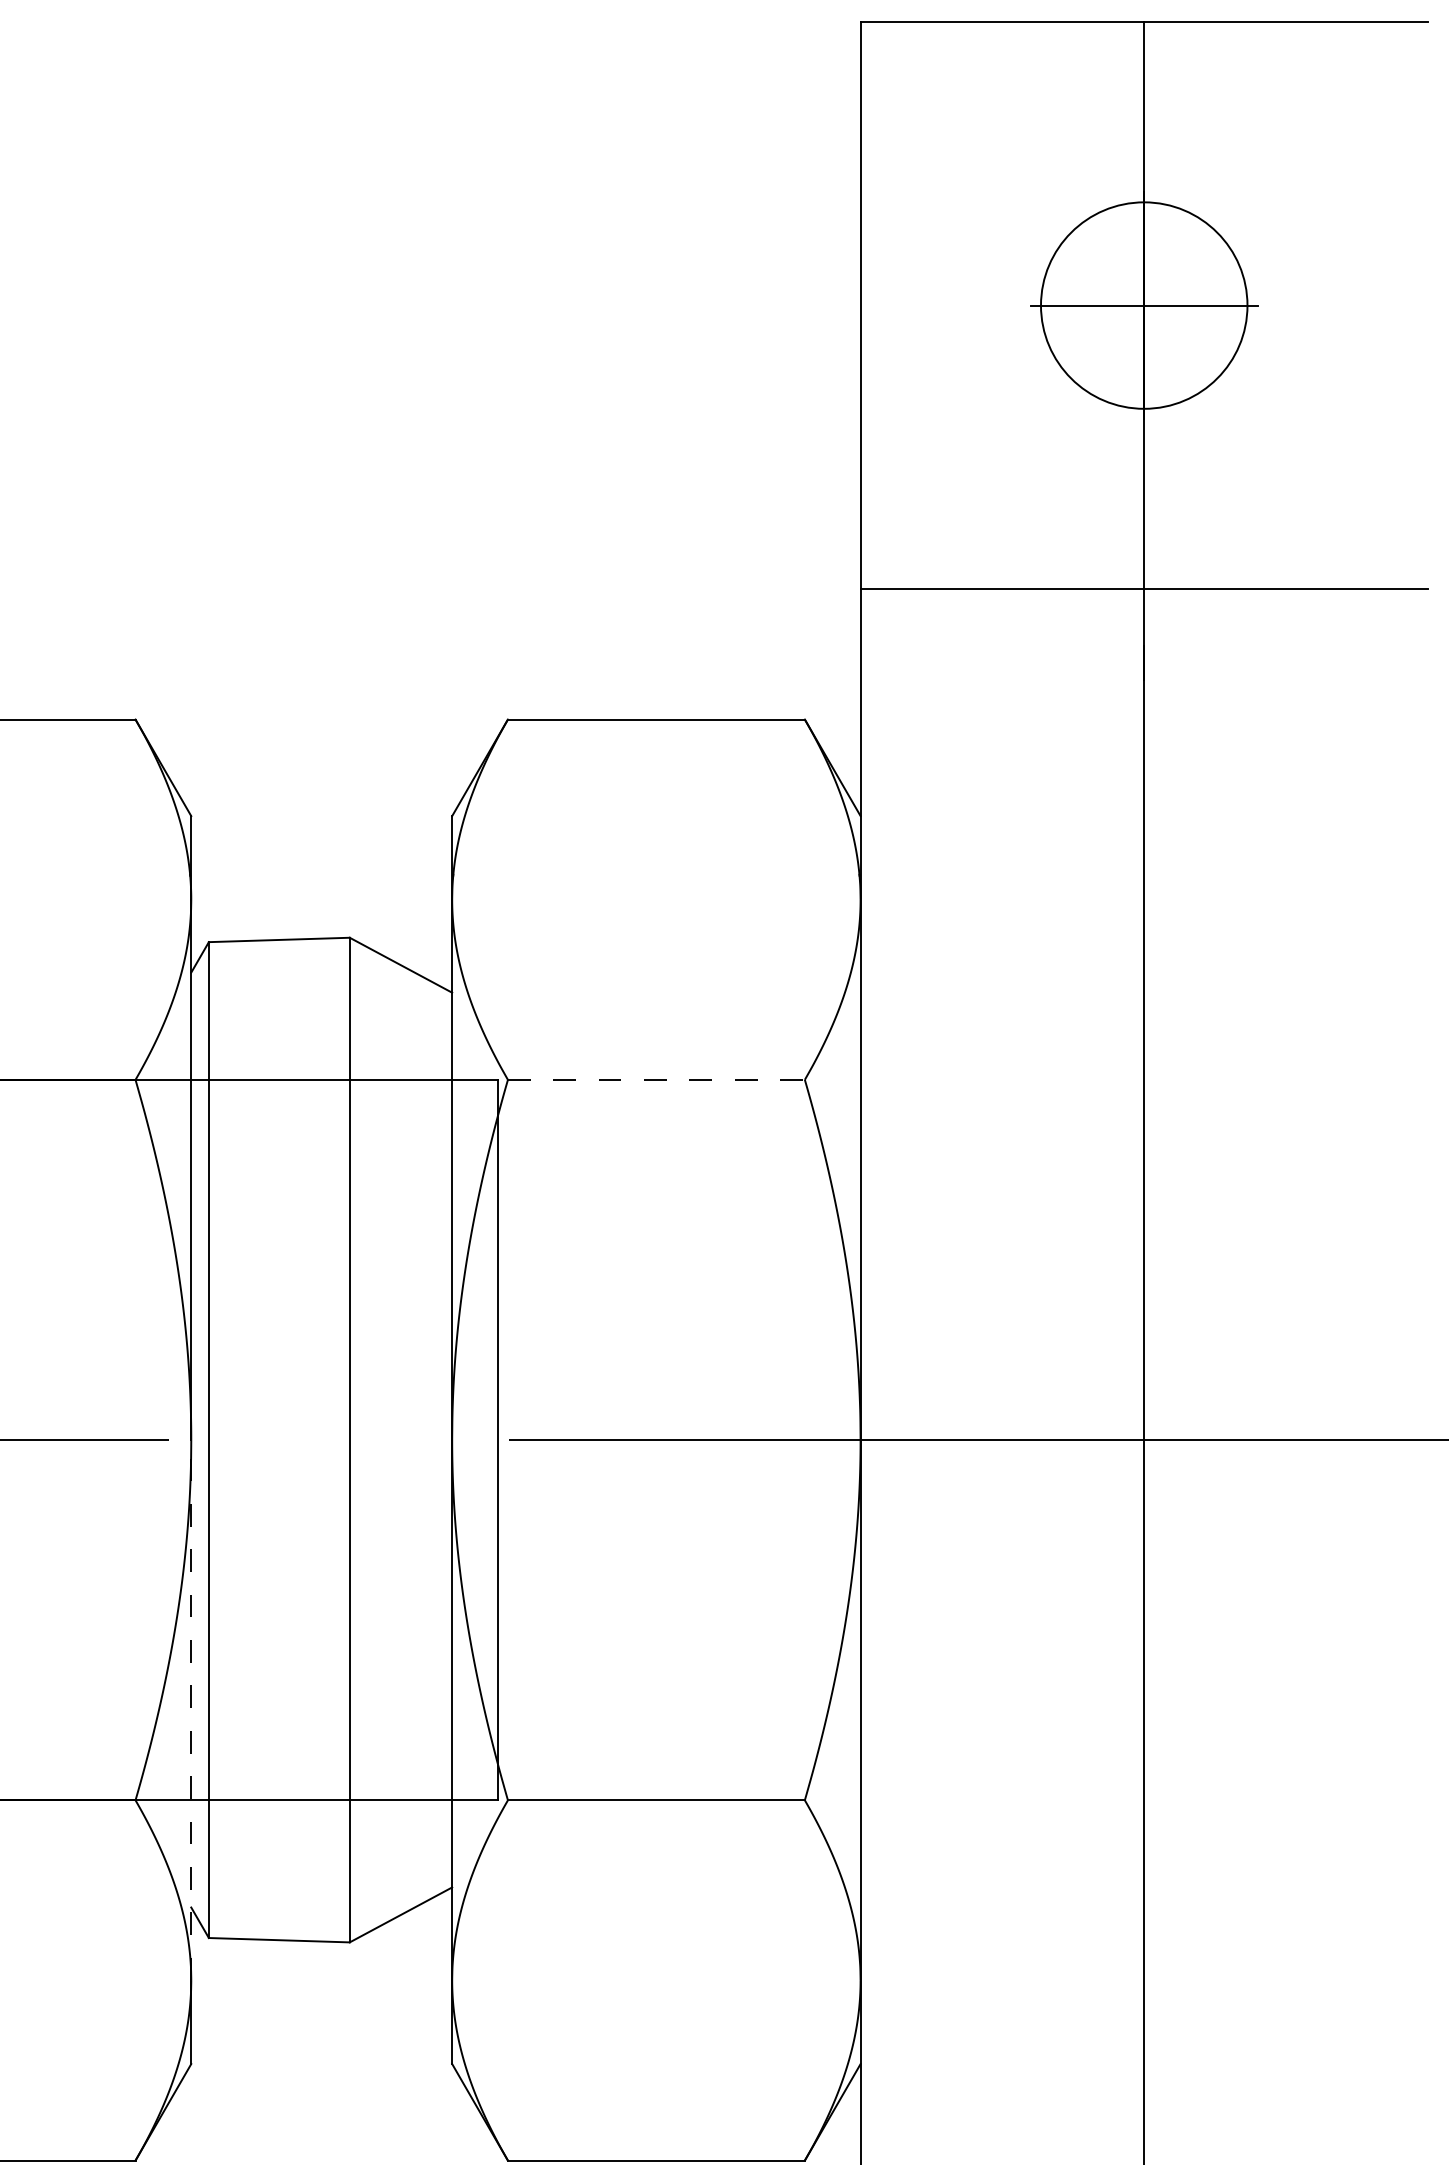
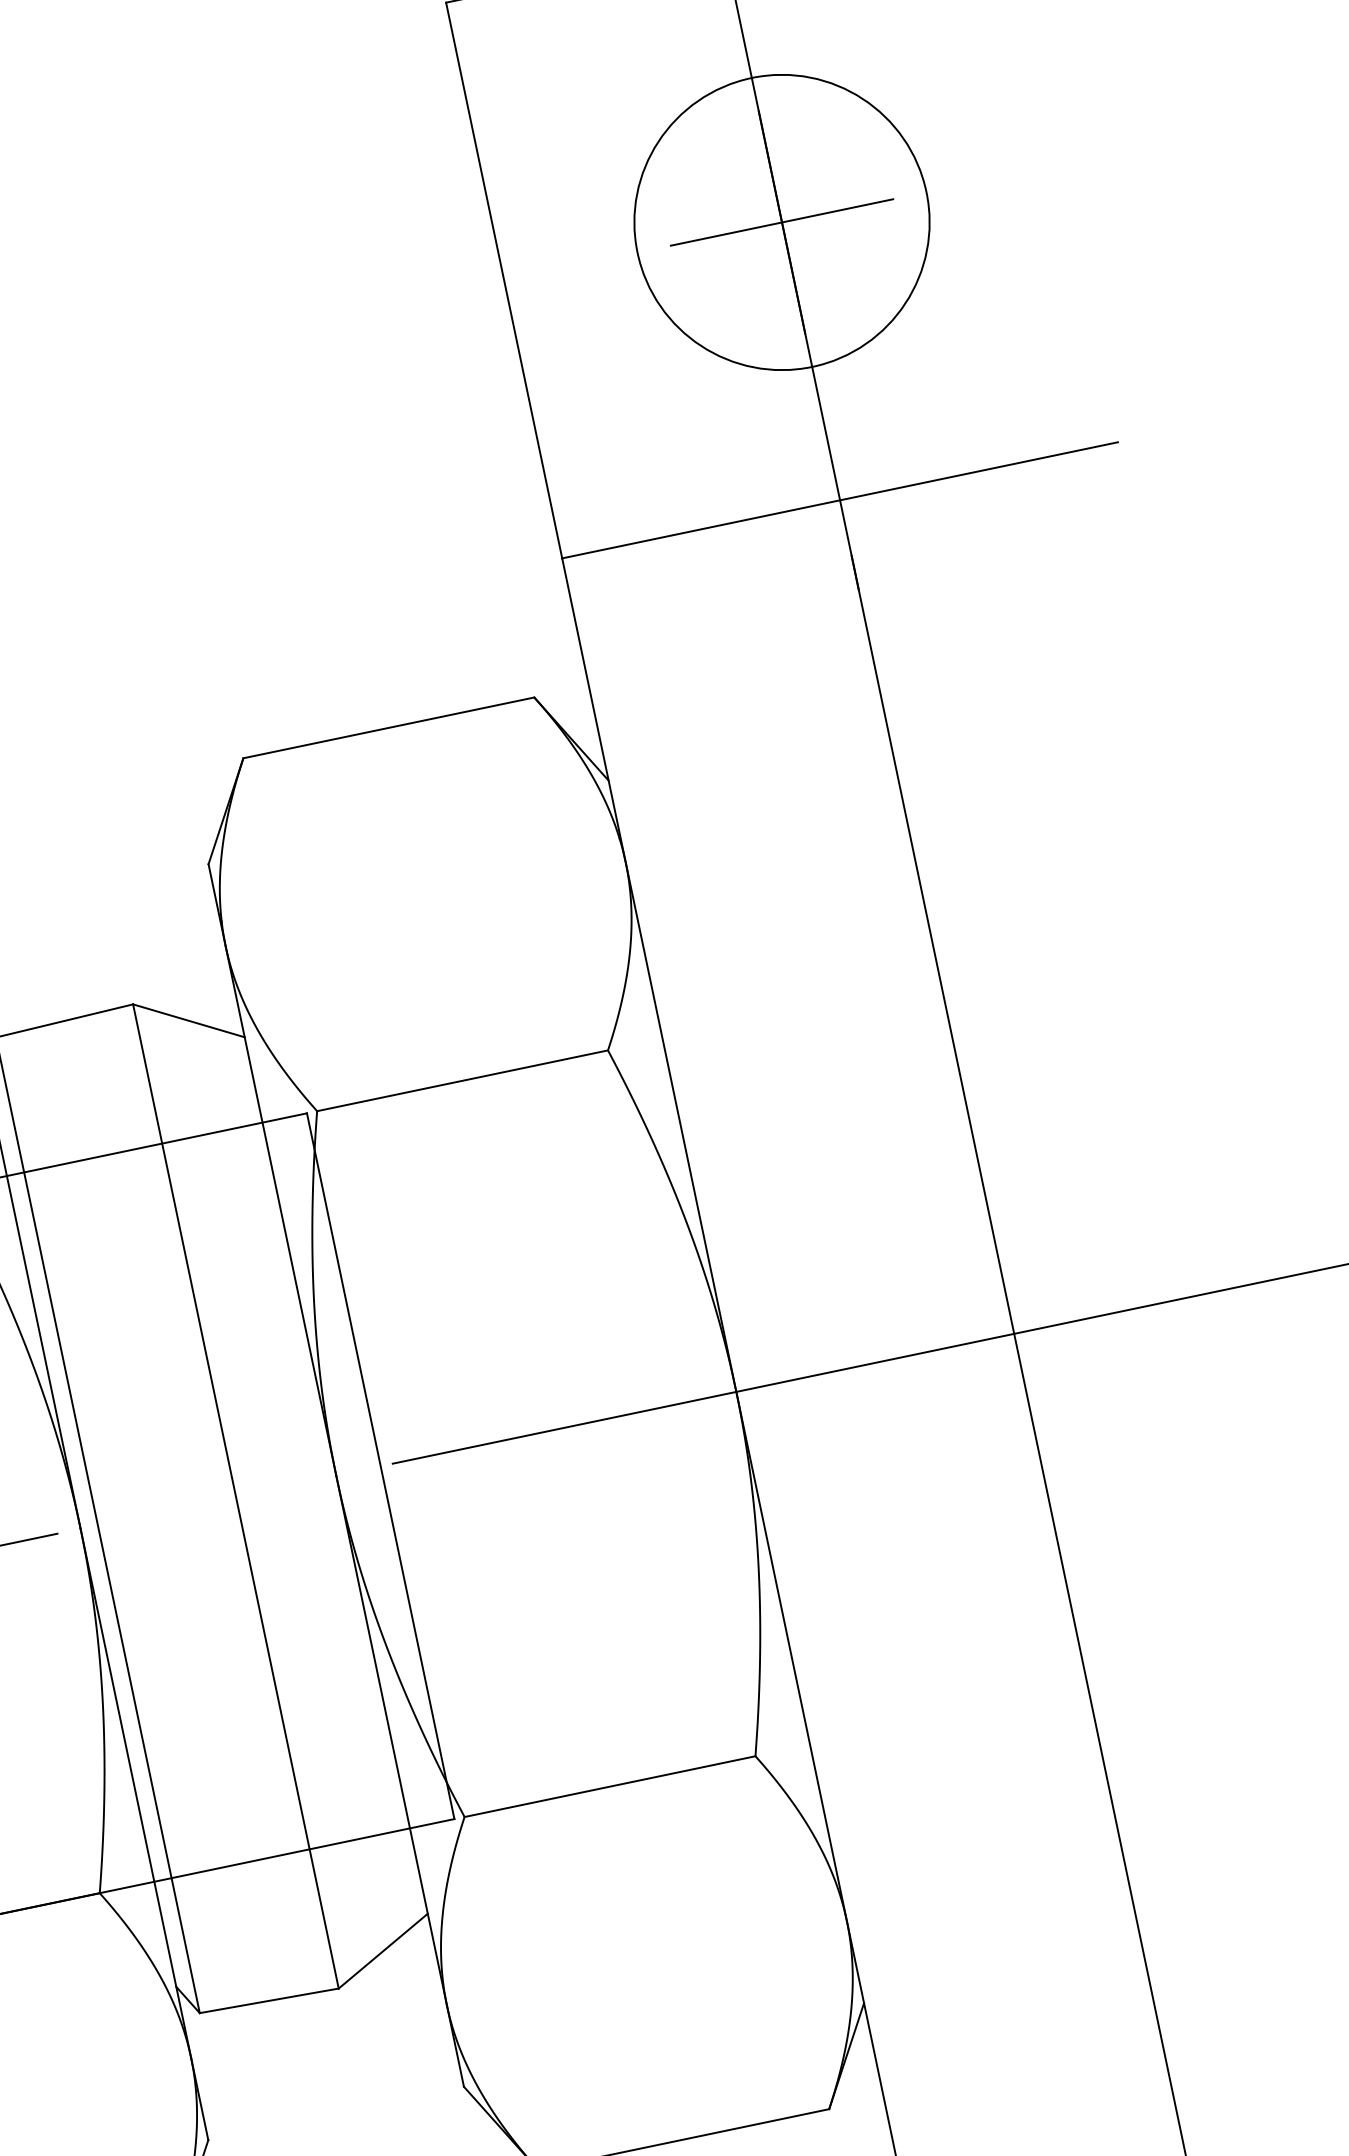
circle: (1143, 305) -> (781, 222), size x1.43
line: (656, 1079) -> (462, 1080), dashed -> solid
line: (191, 1709) -> (135, 1792), dashed -> solid

